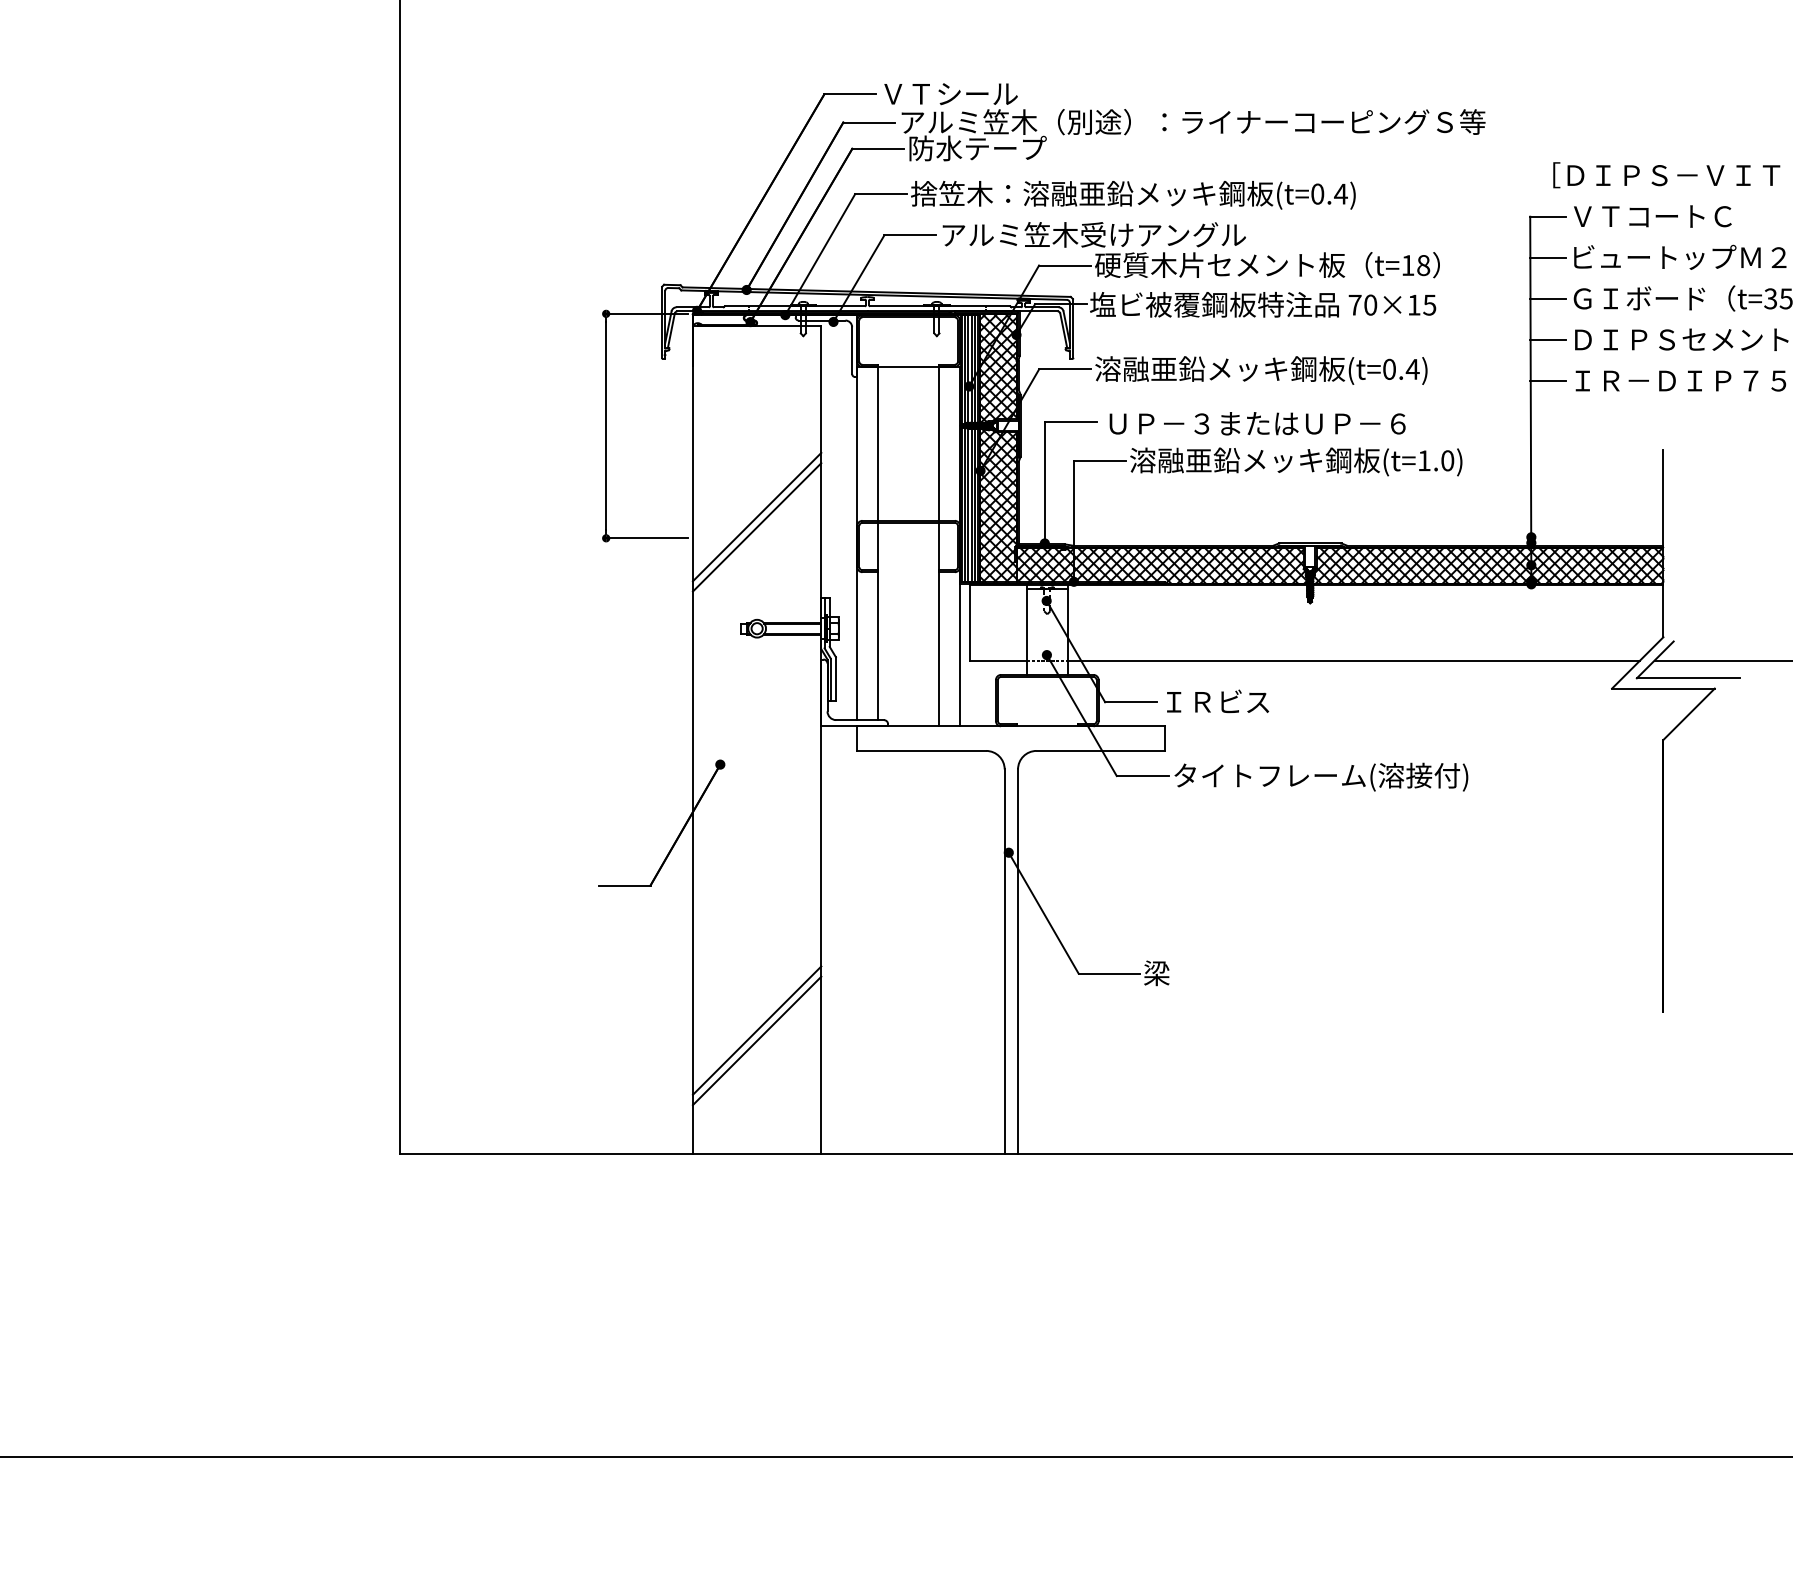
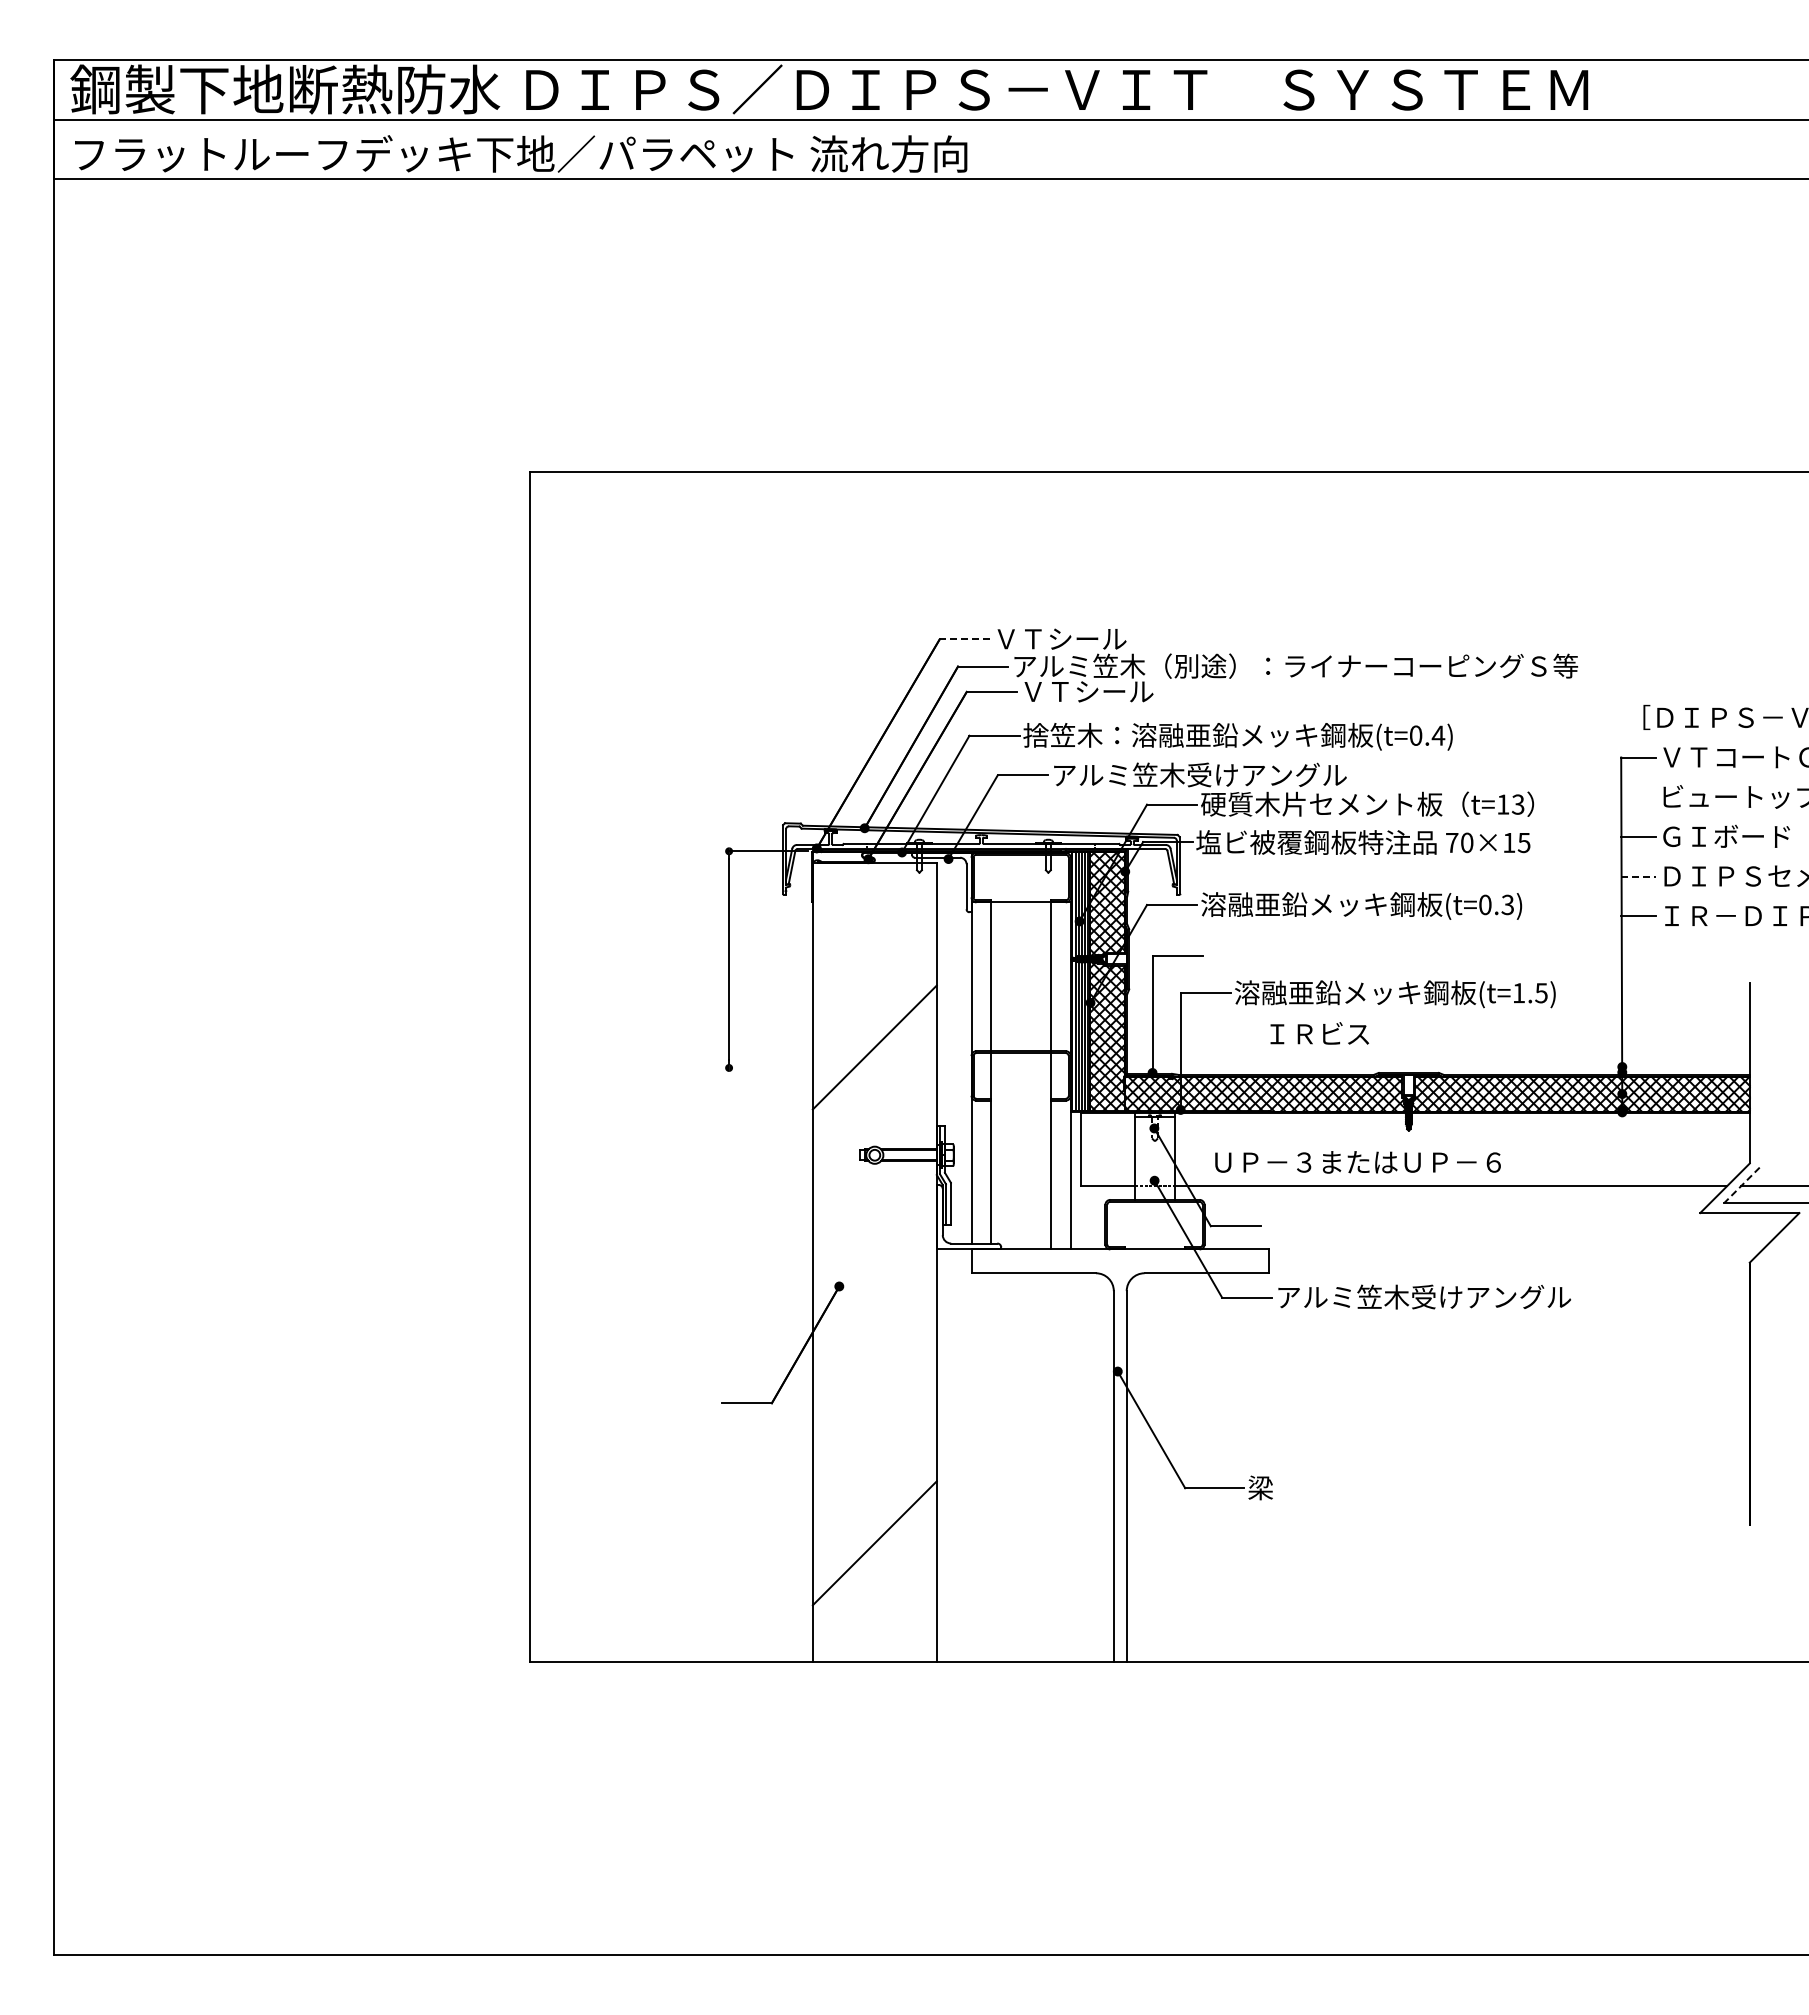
line: (850, 94) -> (964, 639), solid -> dashed
text: (978, 148) -> (1088, 691), 防水テープ -> ＶＴシール
line: (1548, 258) -> (1638, 797), removed
text: (1422, 265) -> (1517, 804), t=18 -> t=13
line: (1548, 339) -> (1638, 876), solid -> dashed
text: (1412, 368) -> (1507, 904), (t=0.4) -> (t=0.3)
text: (1257, 423) -> (1357, 1162), moved
text: (1447, 461) -> (1541, 993), (t=1.0) -> (t=1.5)
line: (756, 527) -> (874, 1057), removed
line: (646, 537) -> (768, 1067), removed
line: (1654, 660) -> (1741, 1185), solid -> dashed
text: (1217, 701) -> (1319, 1033), moved
text: (1326, 777) -> (1424, 1298), タイトフレーム(溶接付) -> アルミ笠木受けアングル
line: (756, 1041) -> (874, 1553), removed

